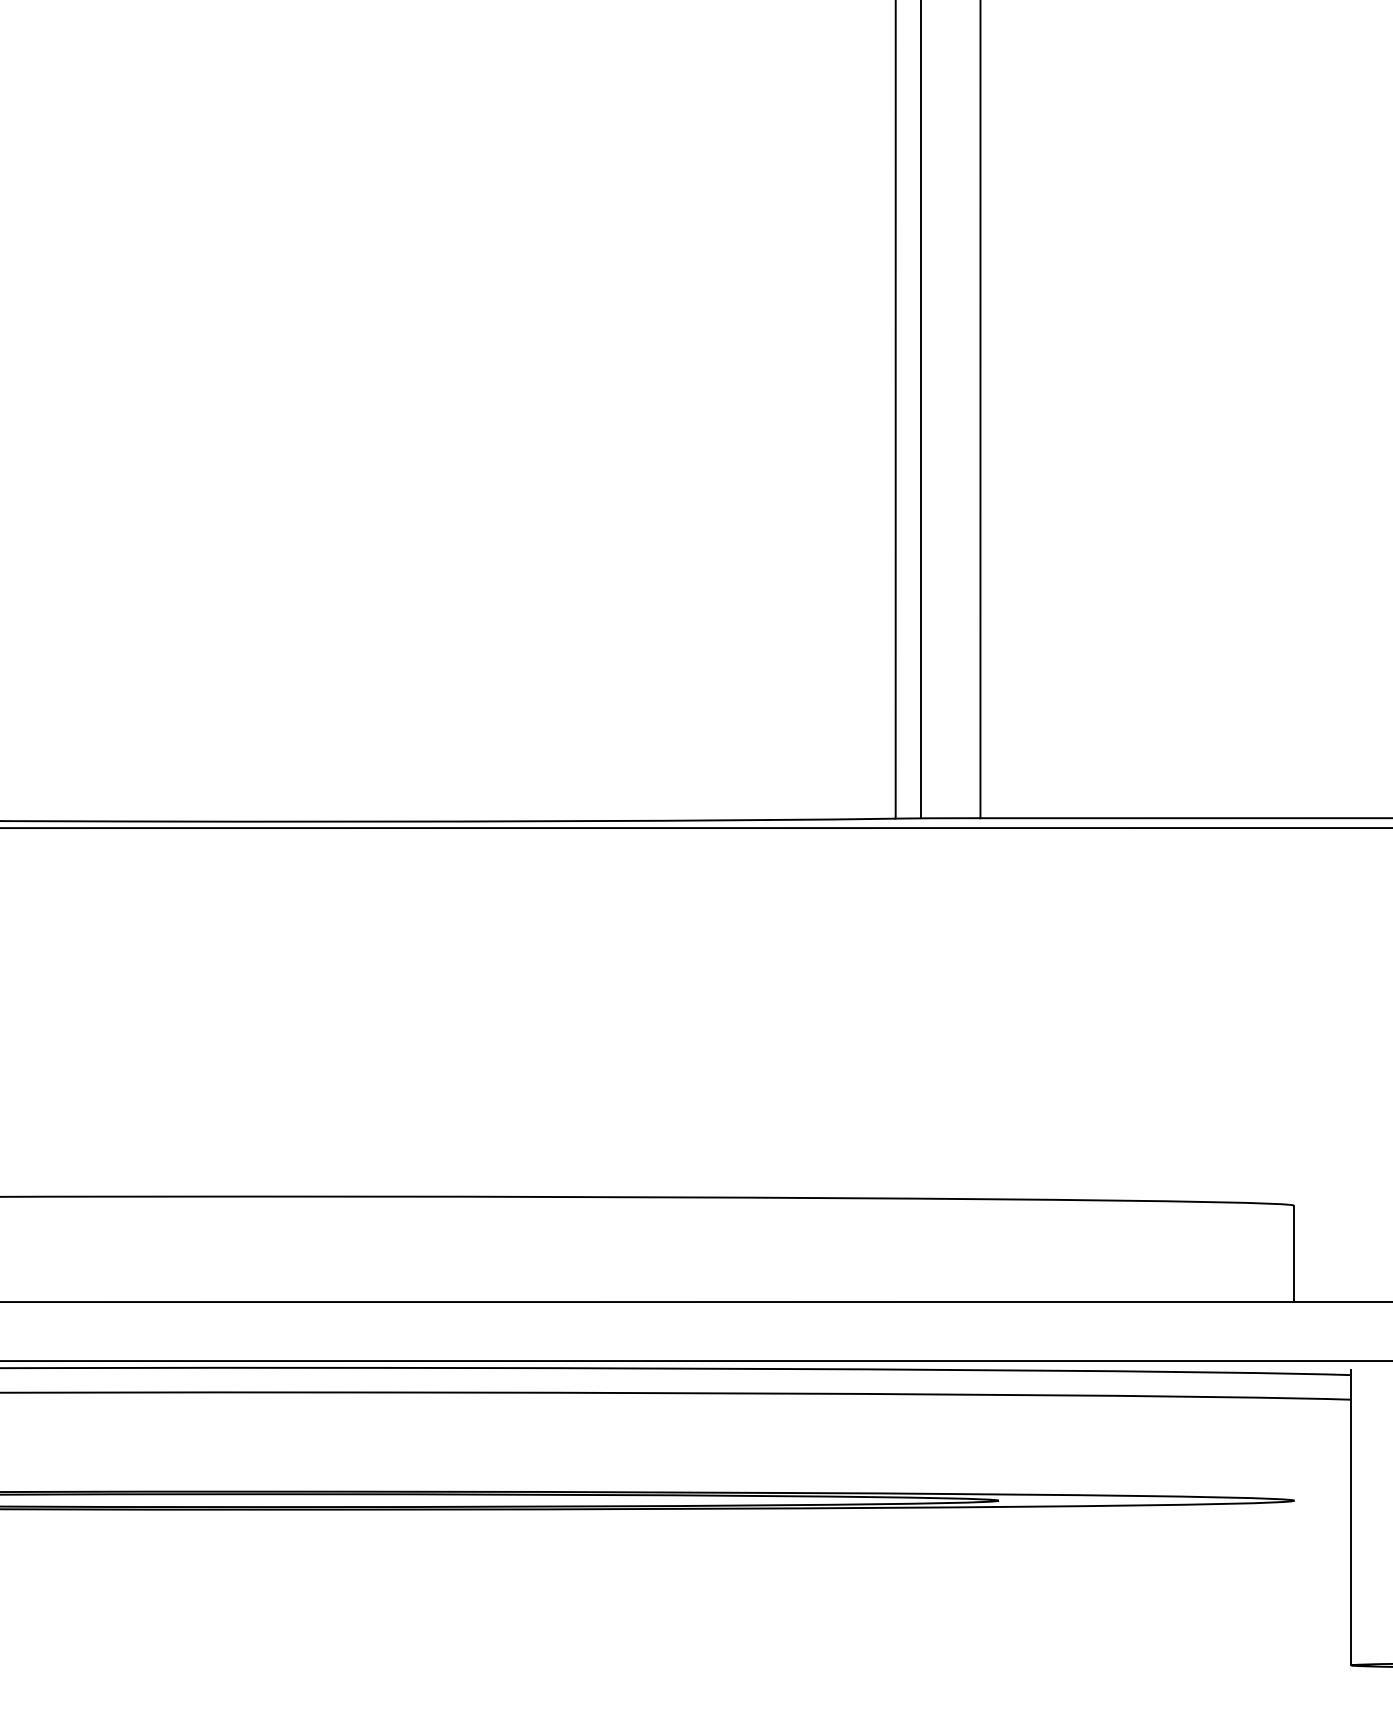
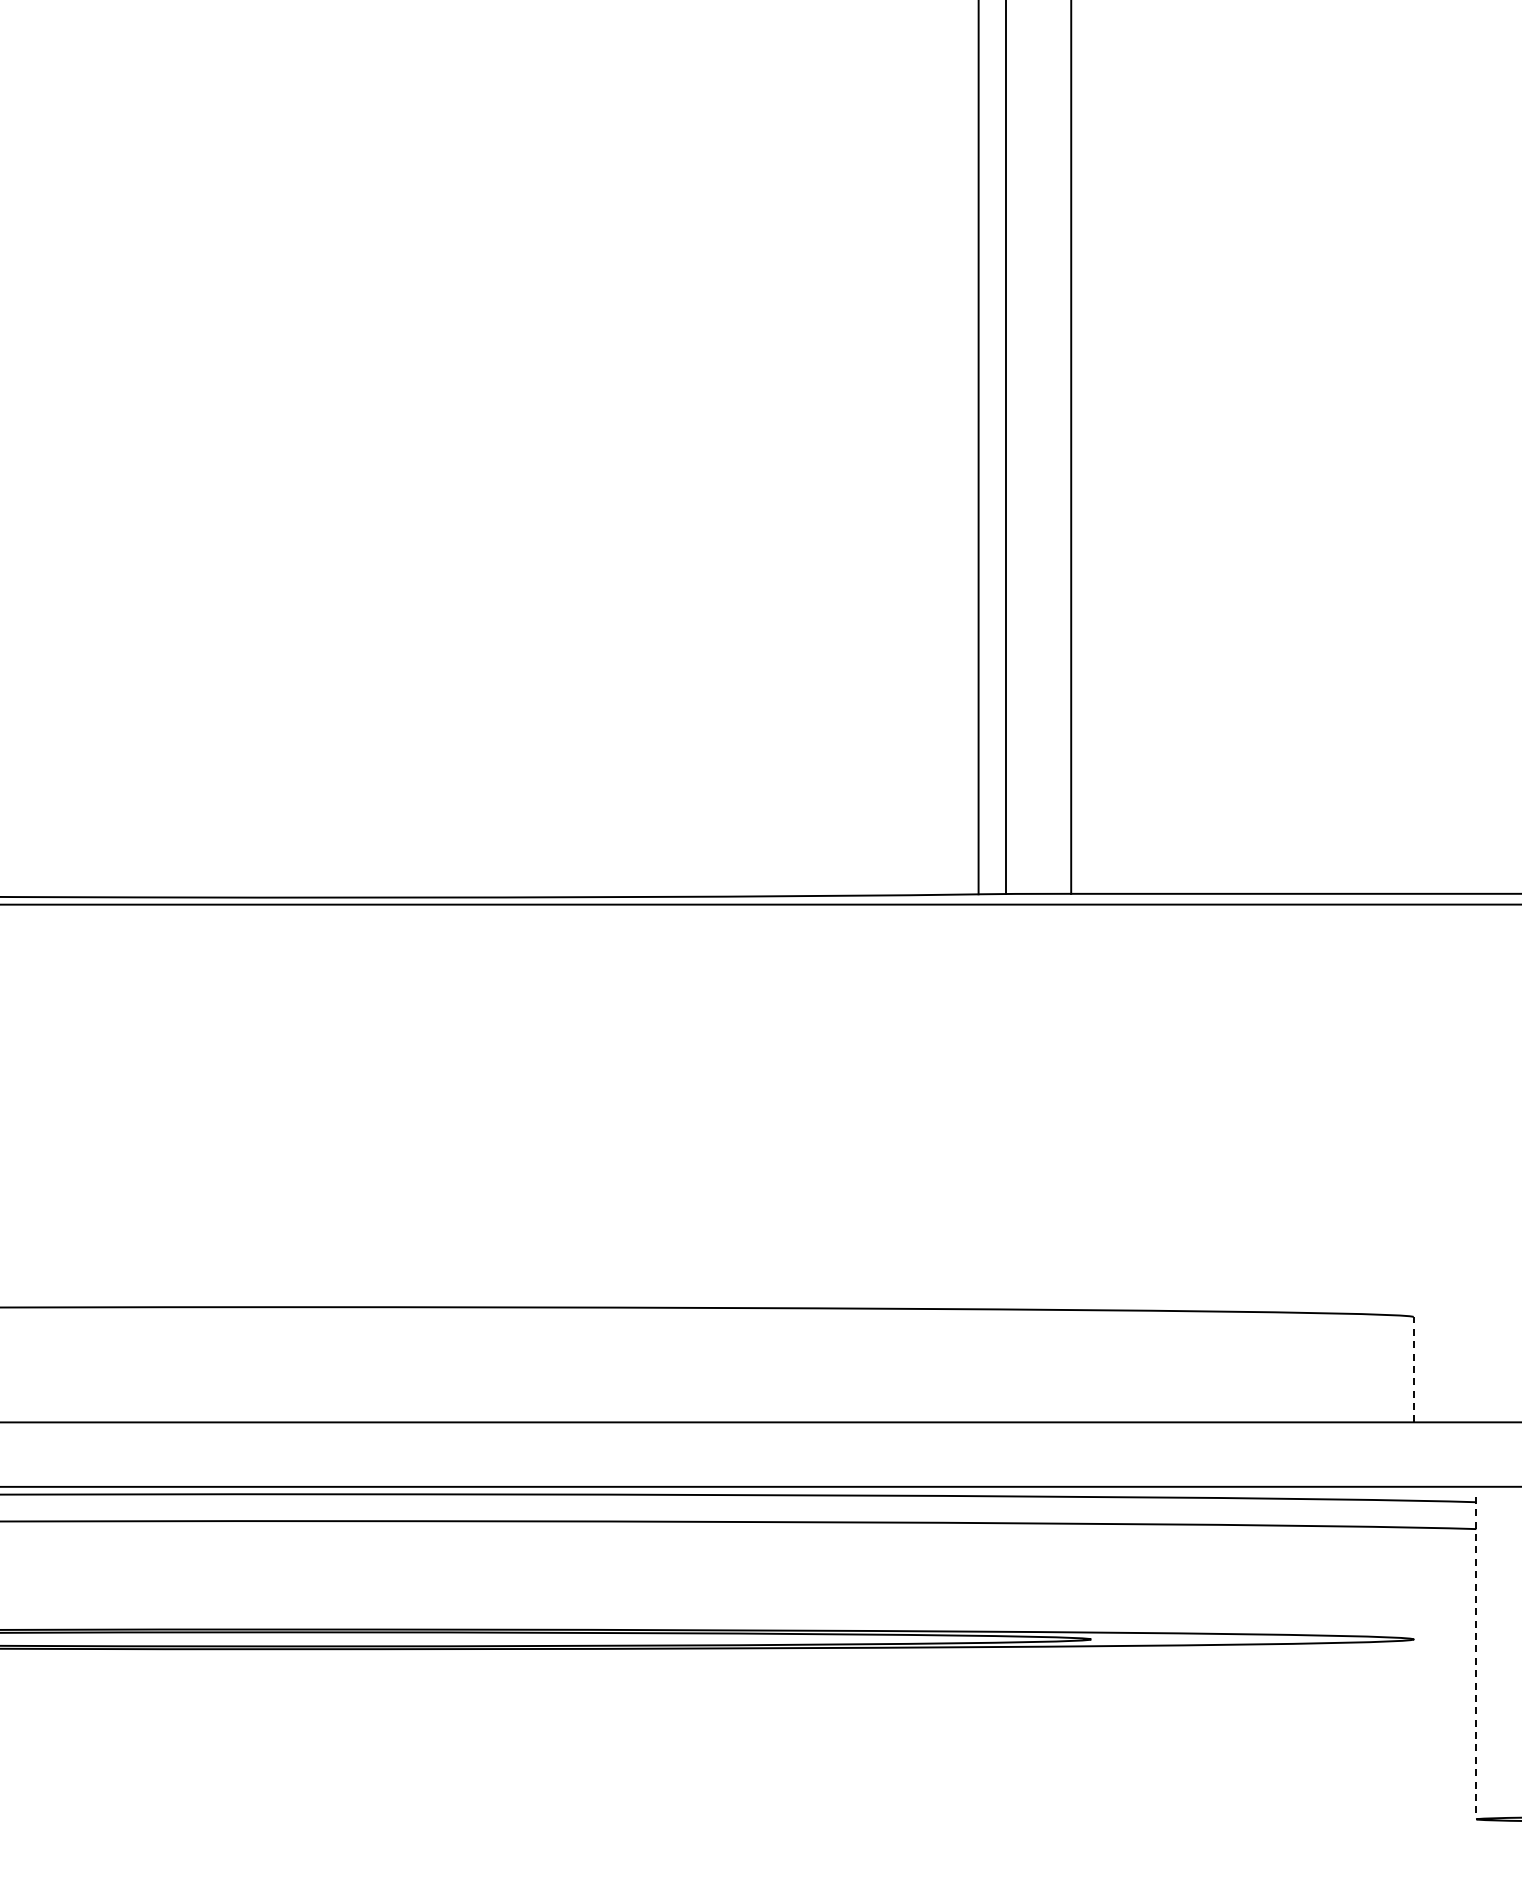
line: (1293, 1253) -> (1413, 1369), solid -> dashed
line: (1351, 1518) -> (1476, 1658), solid -> dashed

